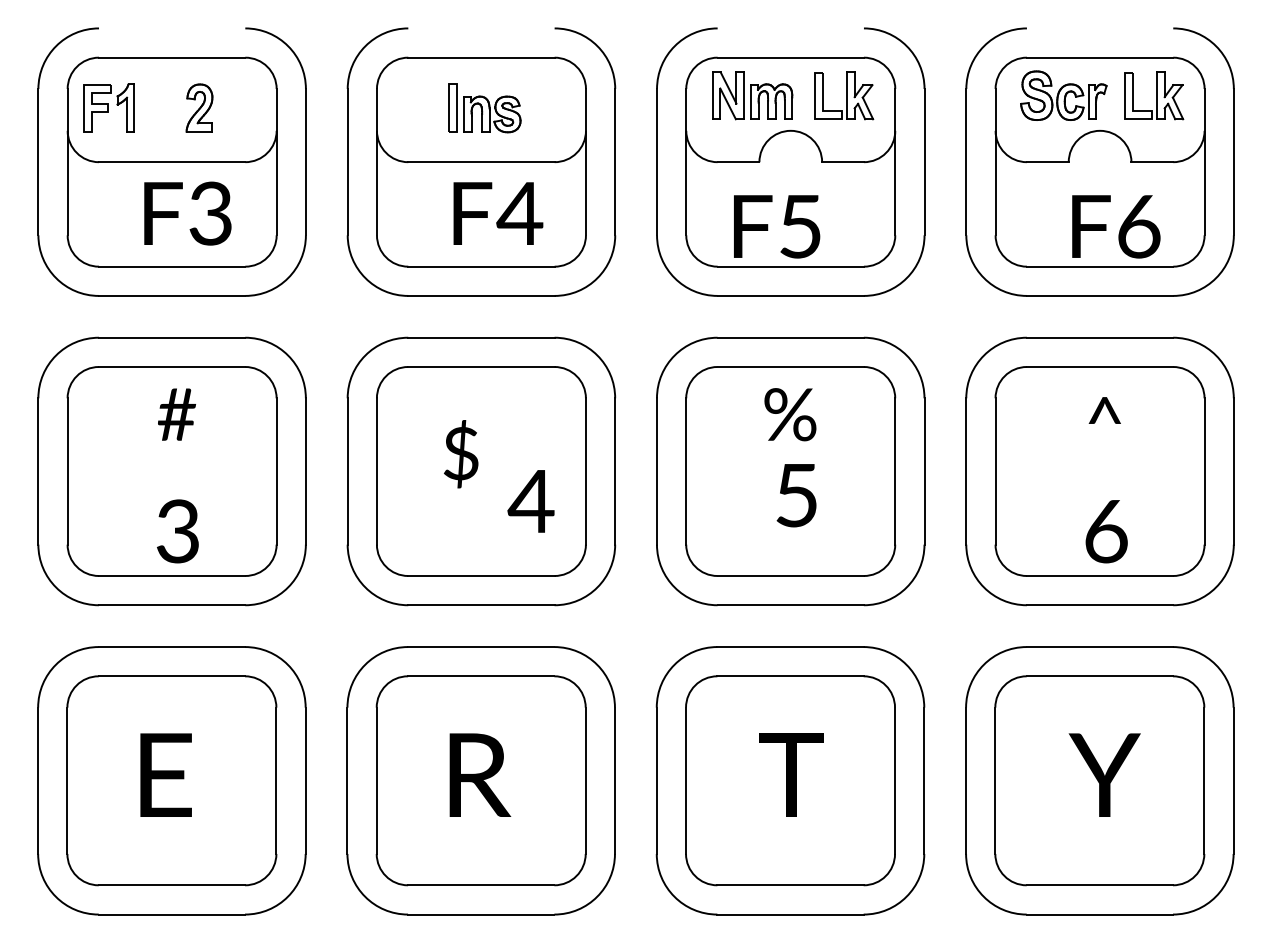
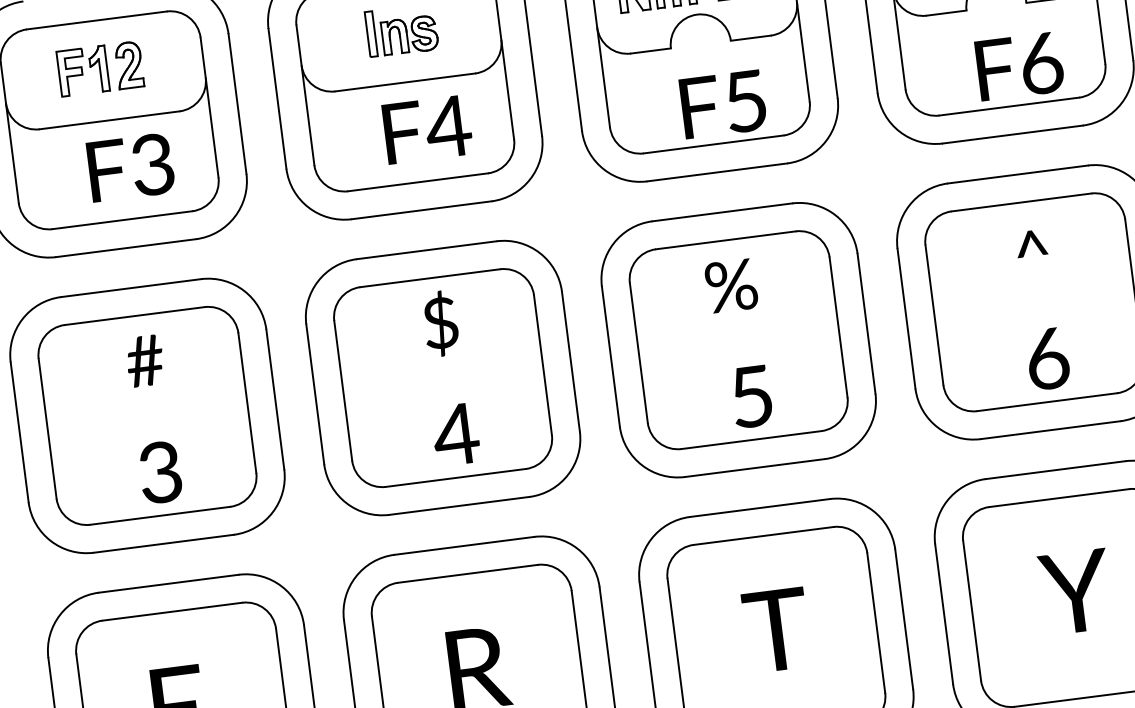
part: (108, 107) -> (82, 70), moved
text: (777, 226) -> (723, 104), moved
text: (461, 454) -> (441, 323), moved
text: (796, 495) -> (751, 396), moved
text: (530, 501) -> (455, 434), moved

